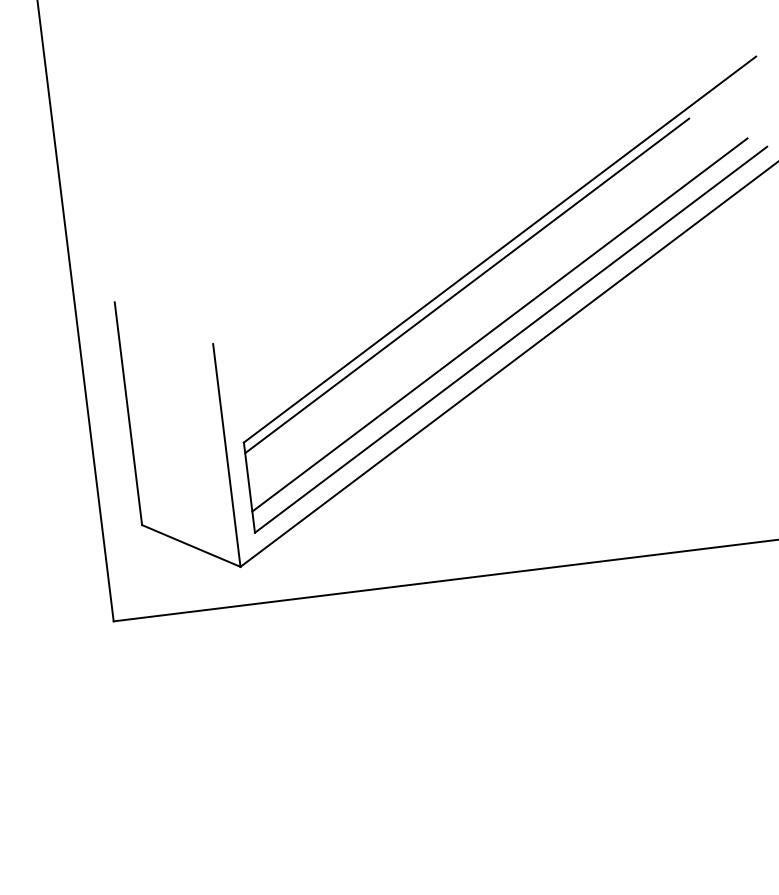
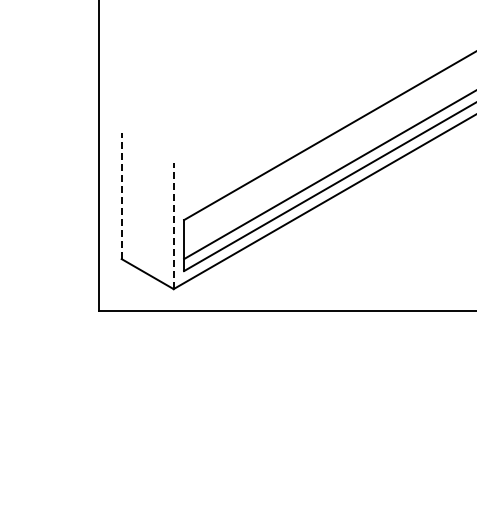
line: (467, 286) -> (319, 148), removed
line: (127, 412) -> (121, 195), solid -> dashed
line: (226, 454) -> (173, 225), solid -> dashed

